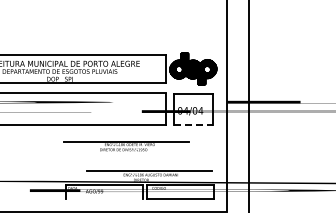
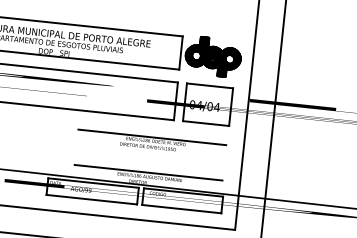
line: (193, 125) -> (206, 123), dashed -> solid
part: (126, 146) -> (151, 143), moved
line: (104, 198) -> (92, 199), added

